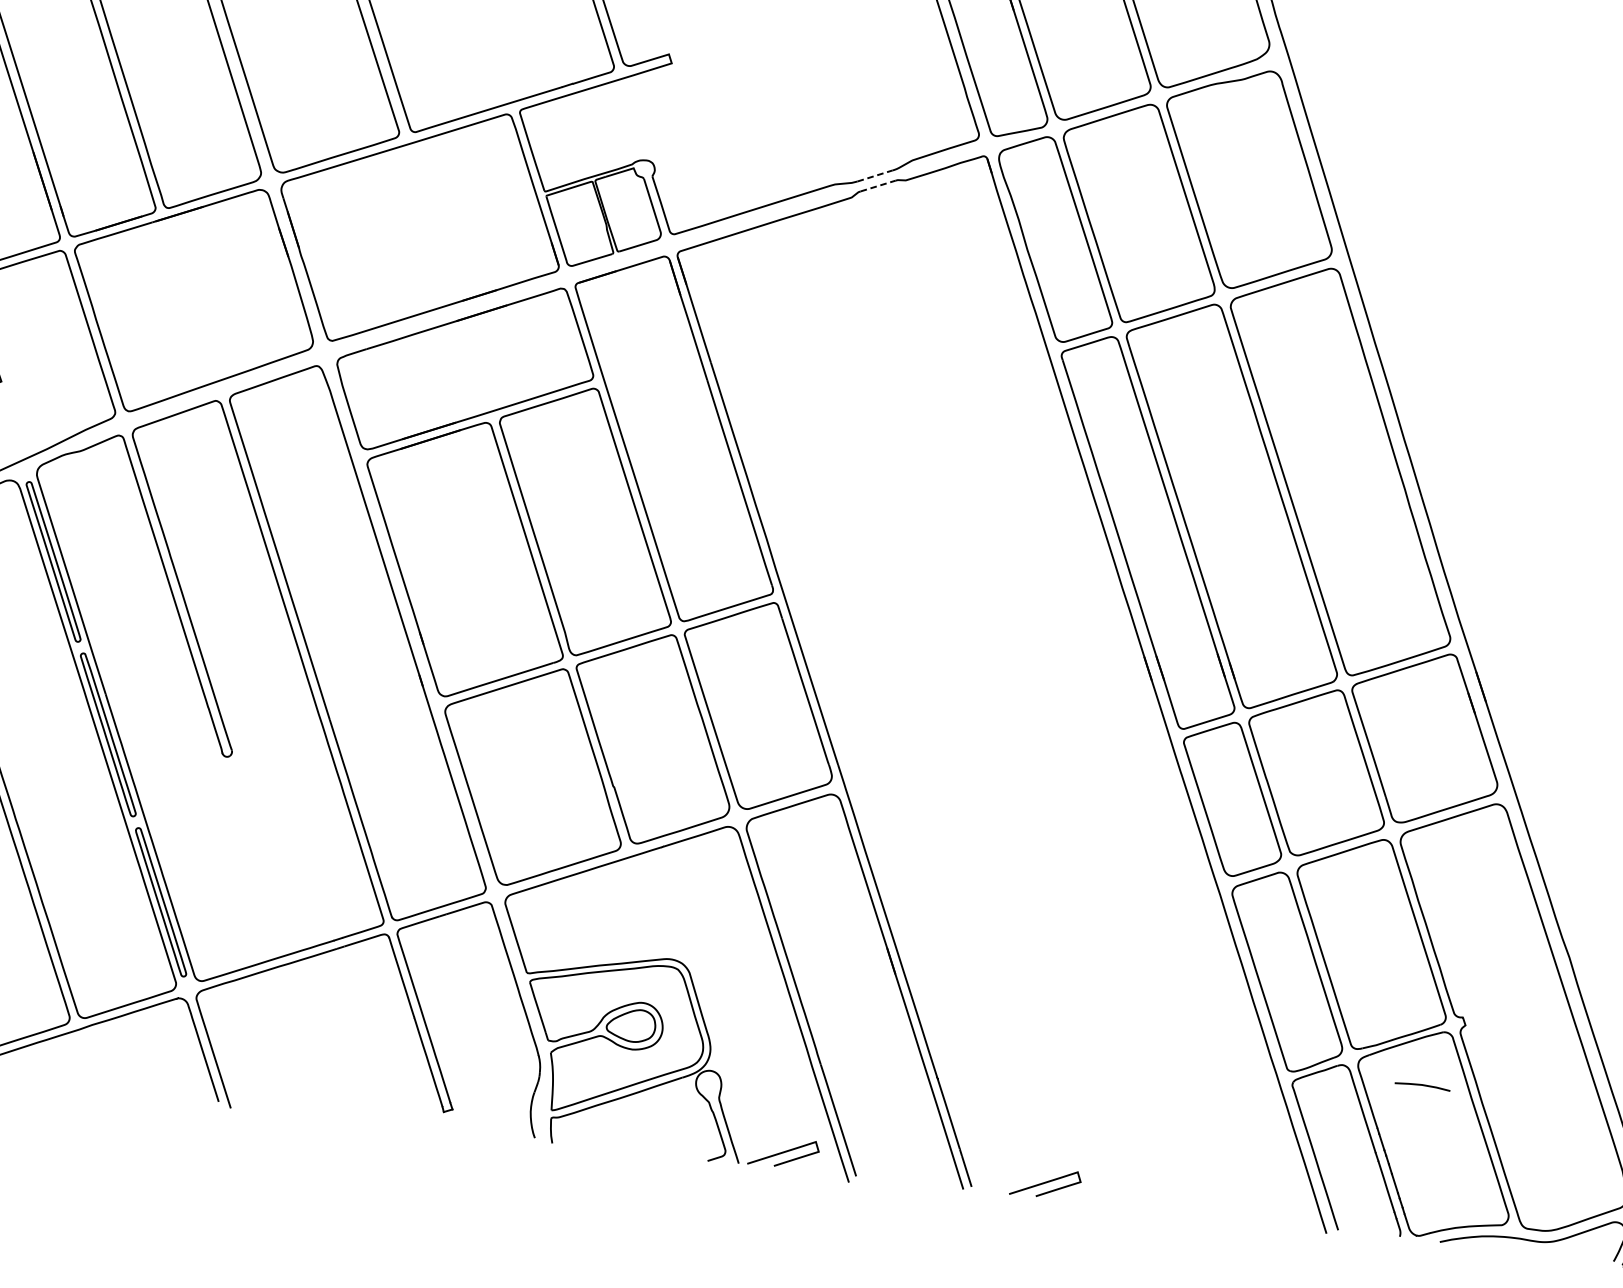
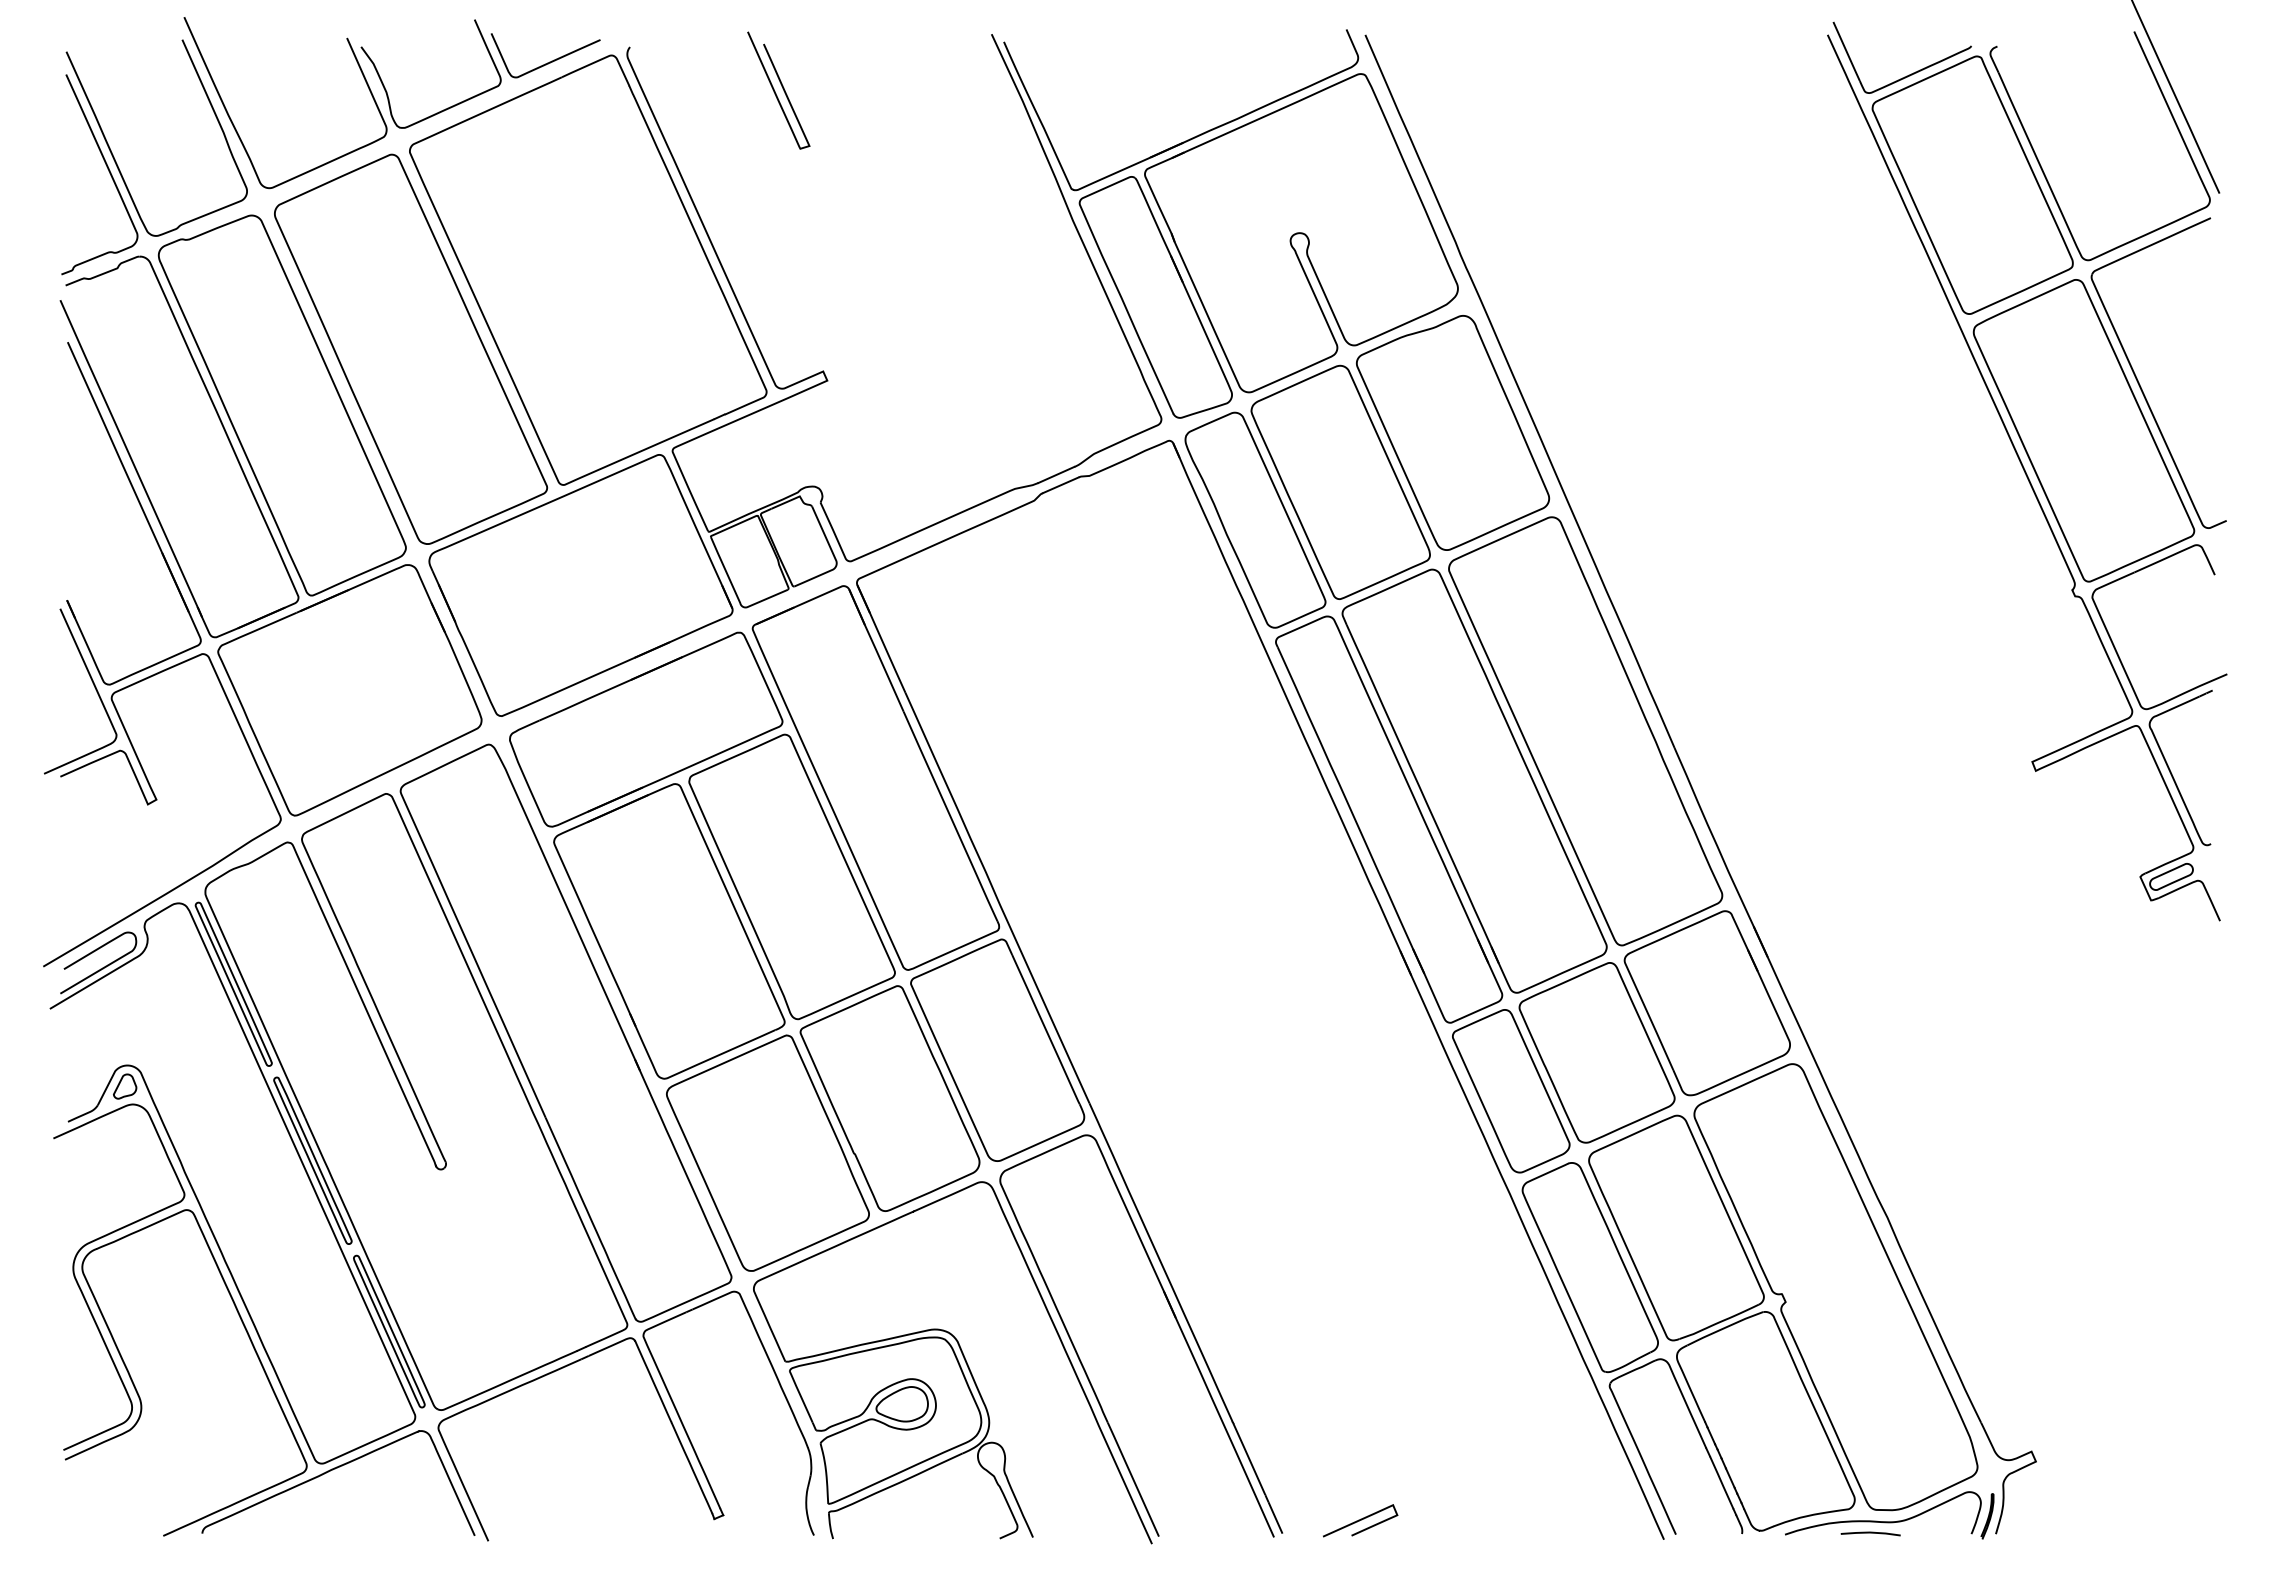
line: (875, 175) -> (1056, 474), dashed -> solid
line: (877, 186) -> (1060, 485), dashed -> solid
line: (1422, 1085) -> (1870, 1533), moved
curve: (783, 1152) -> (1079, 1520), removed

